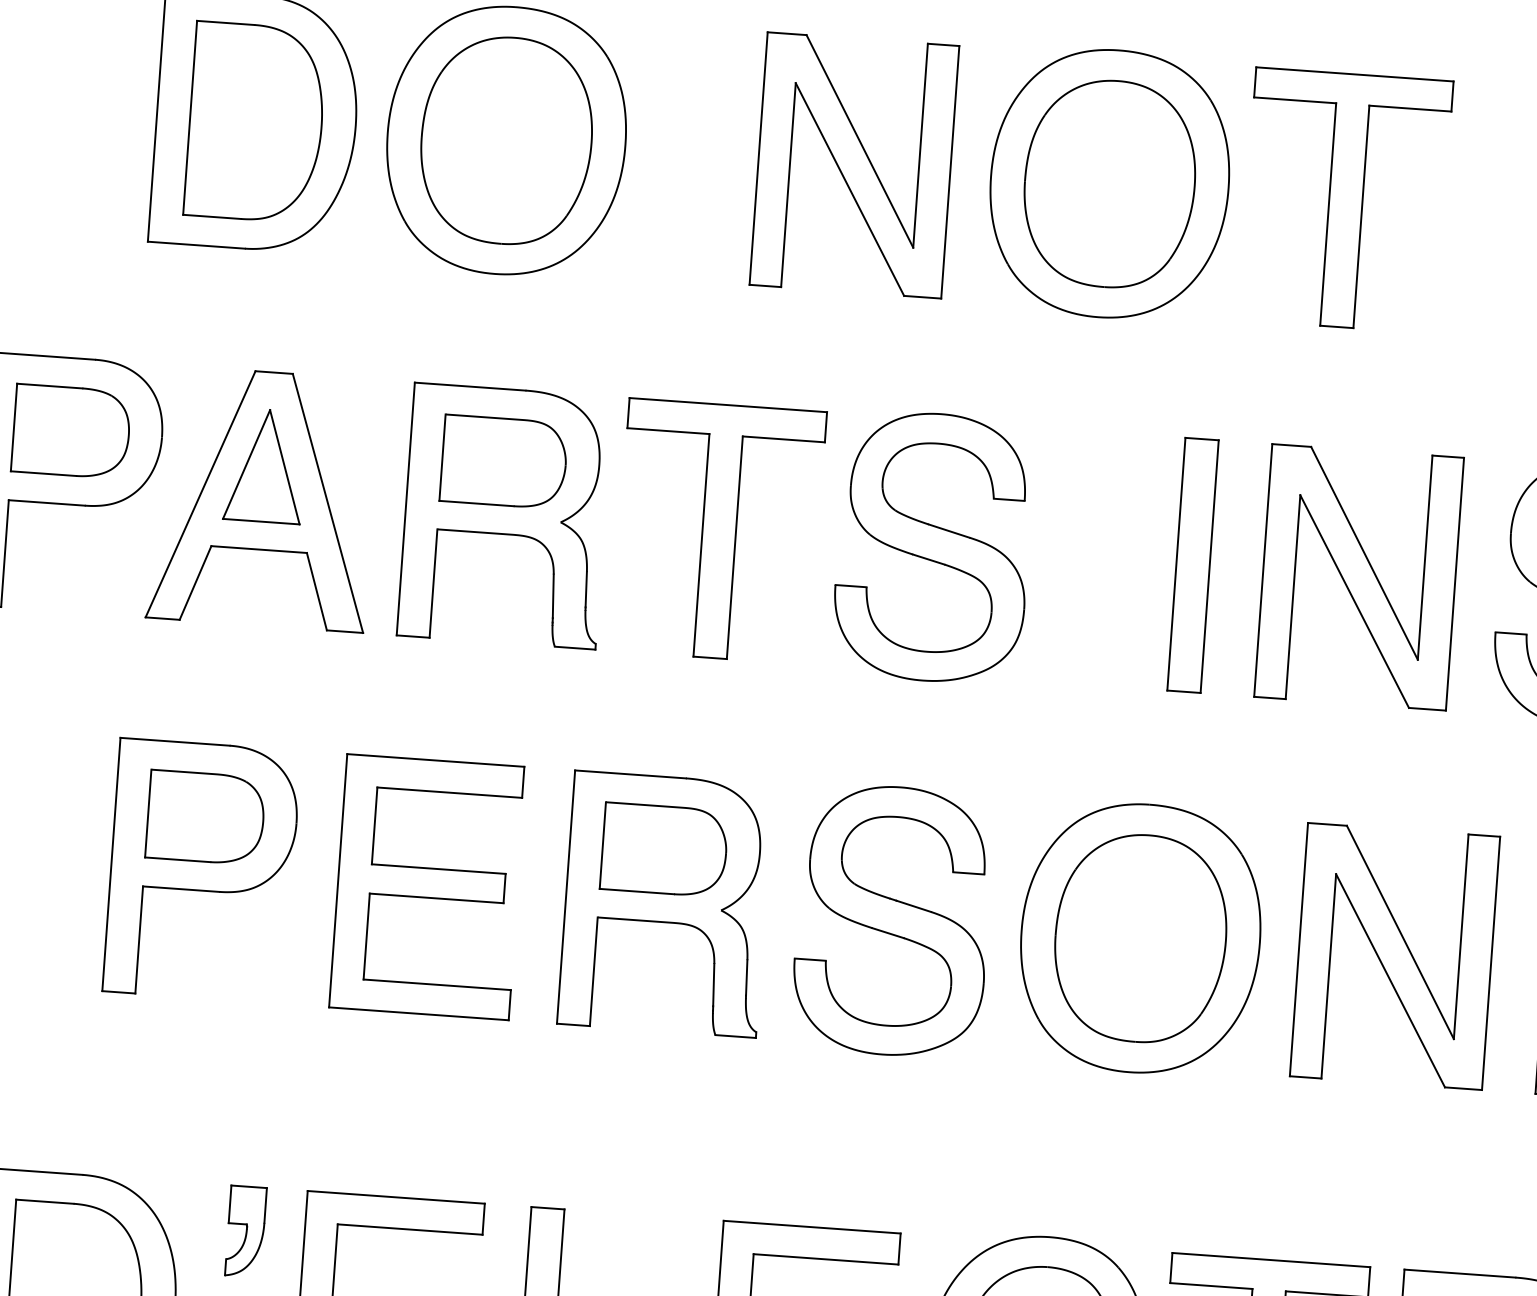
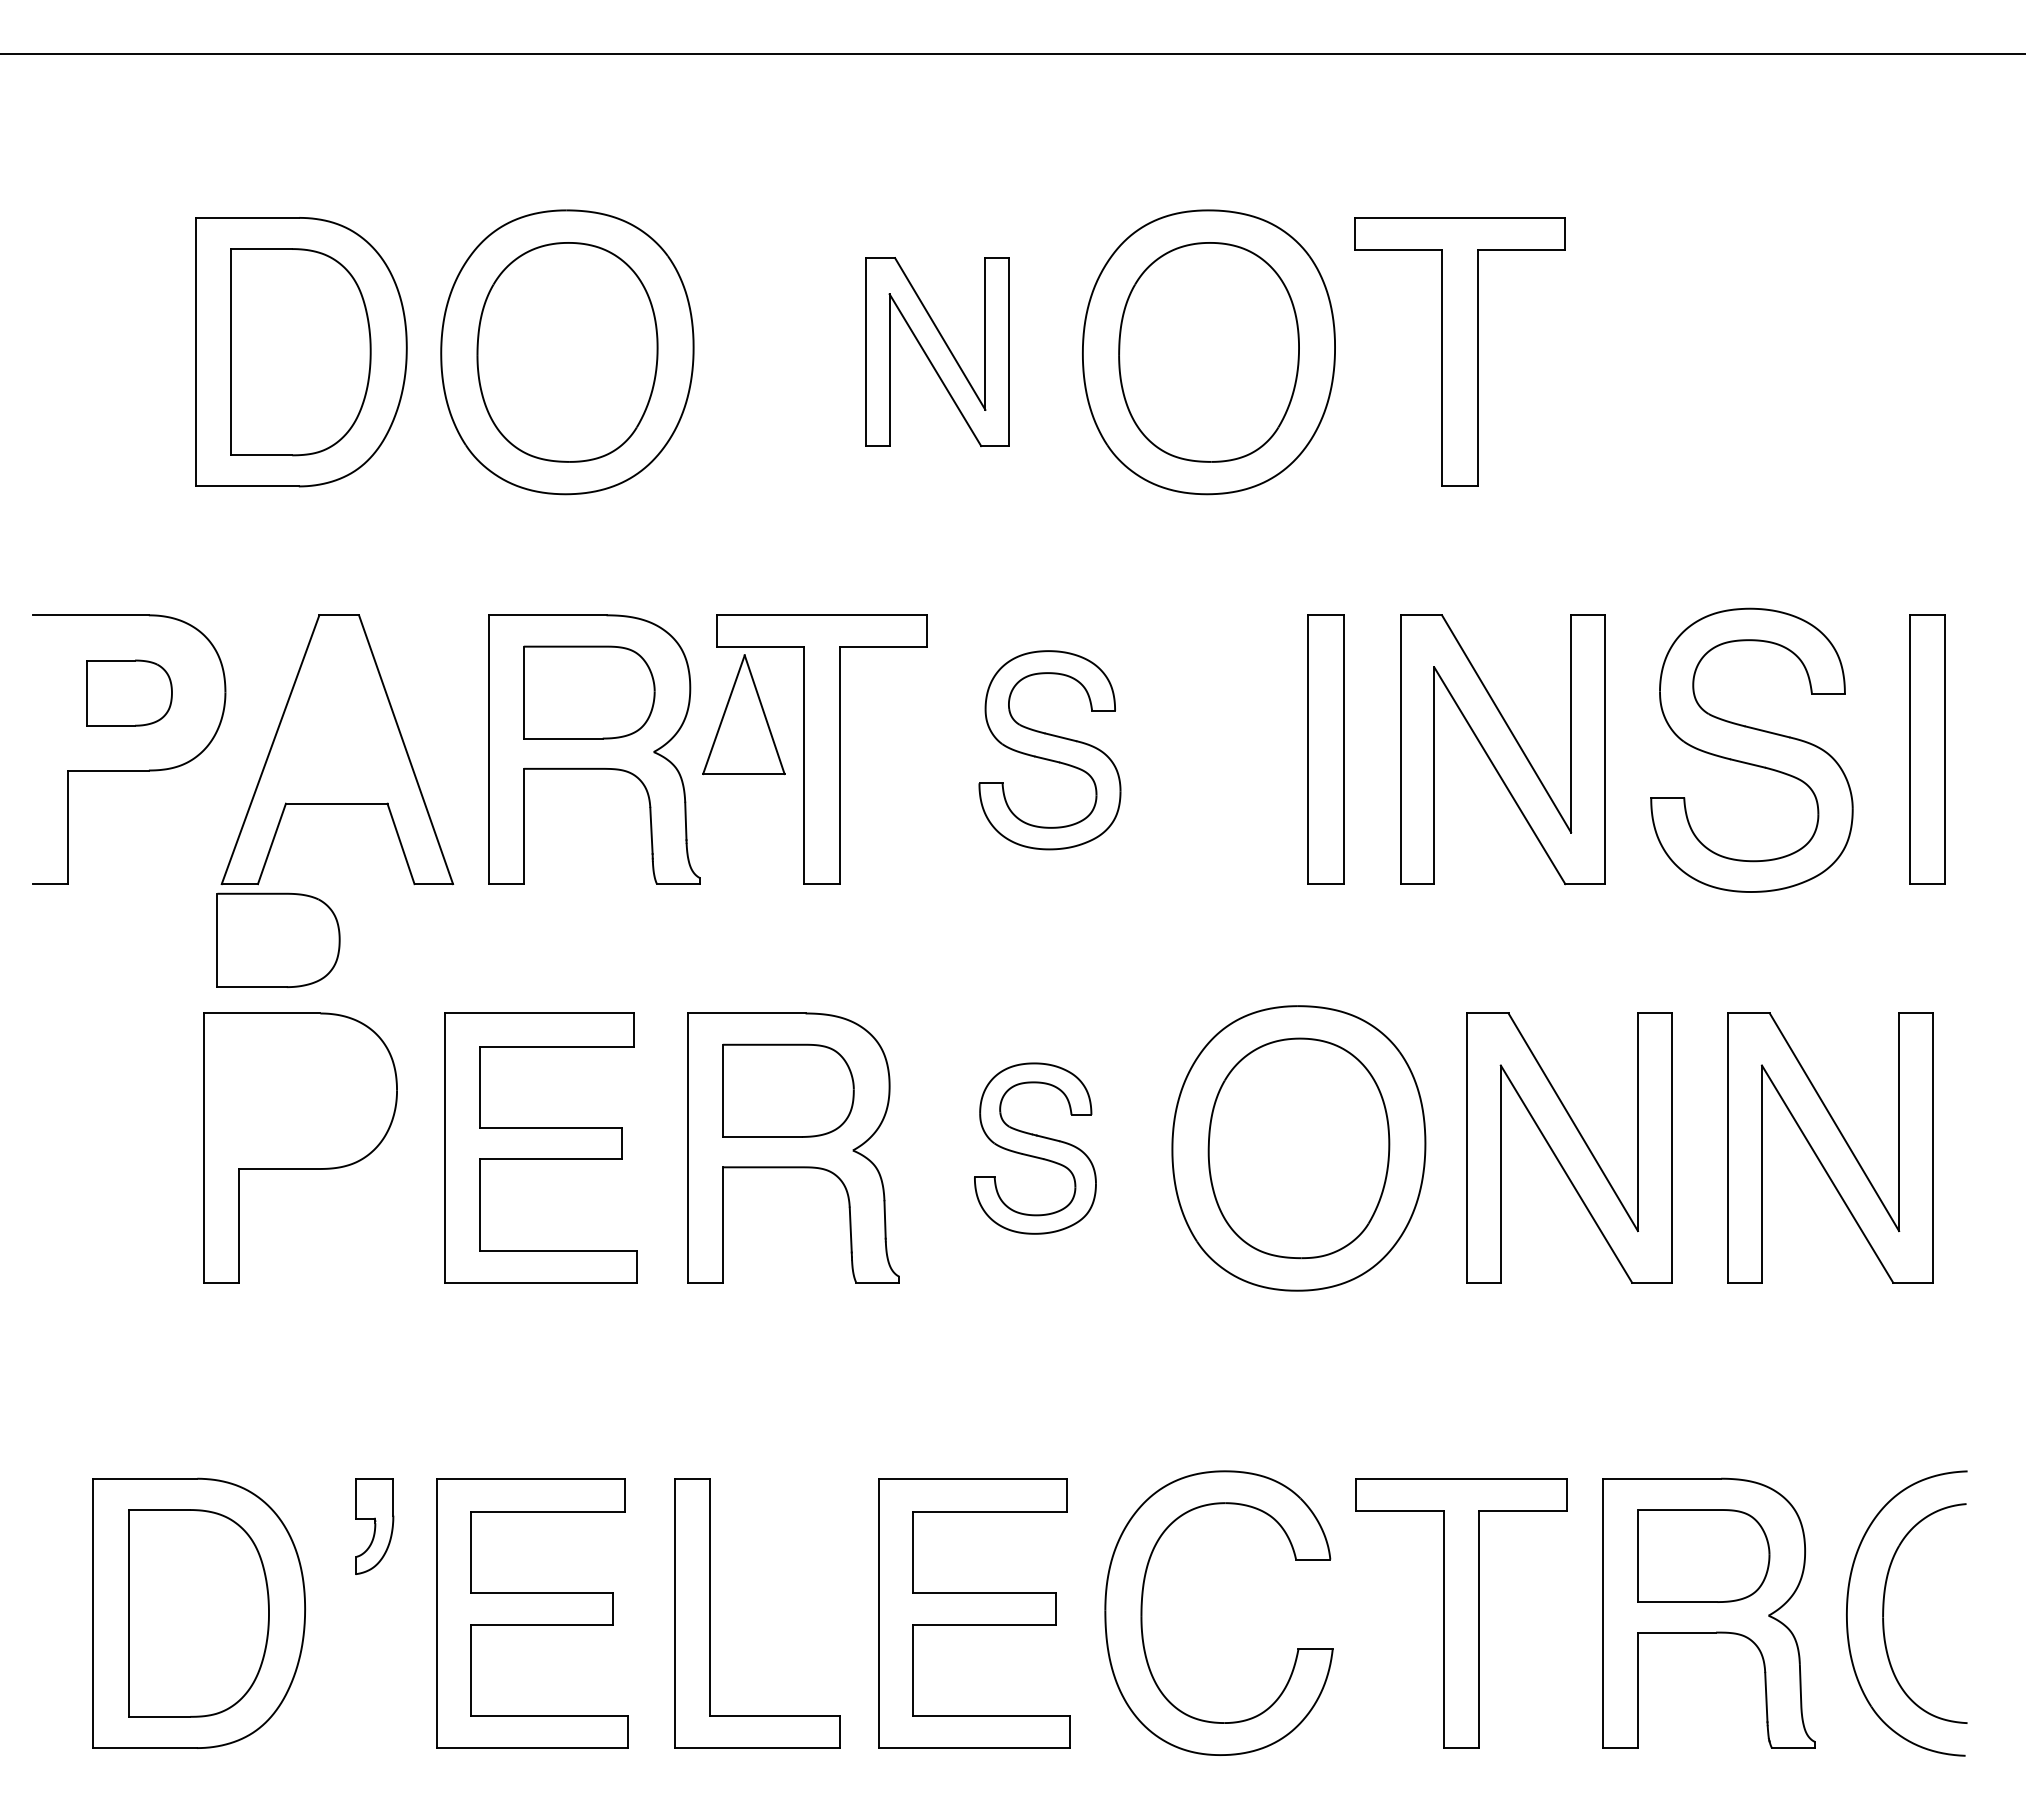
part: (854, 164) -> (937, 351), size x0.7
part: (71, 431) -> (129, 692), size x0.7
part: (264, 465) -> (743, 714), moved
part: (933, 546) -> (1049, 749), size x0.7
part: (205, 816) -> (278, 939), moved
part: (892, 920) -> (1035, 1148), size x0.6

